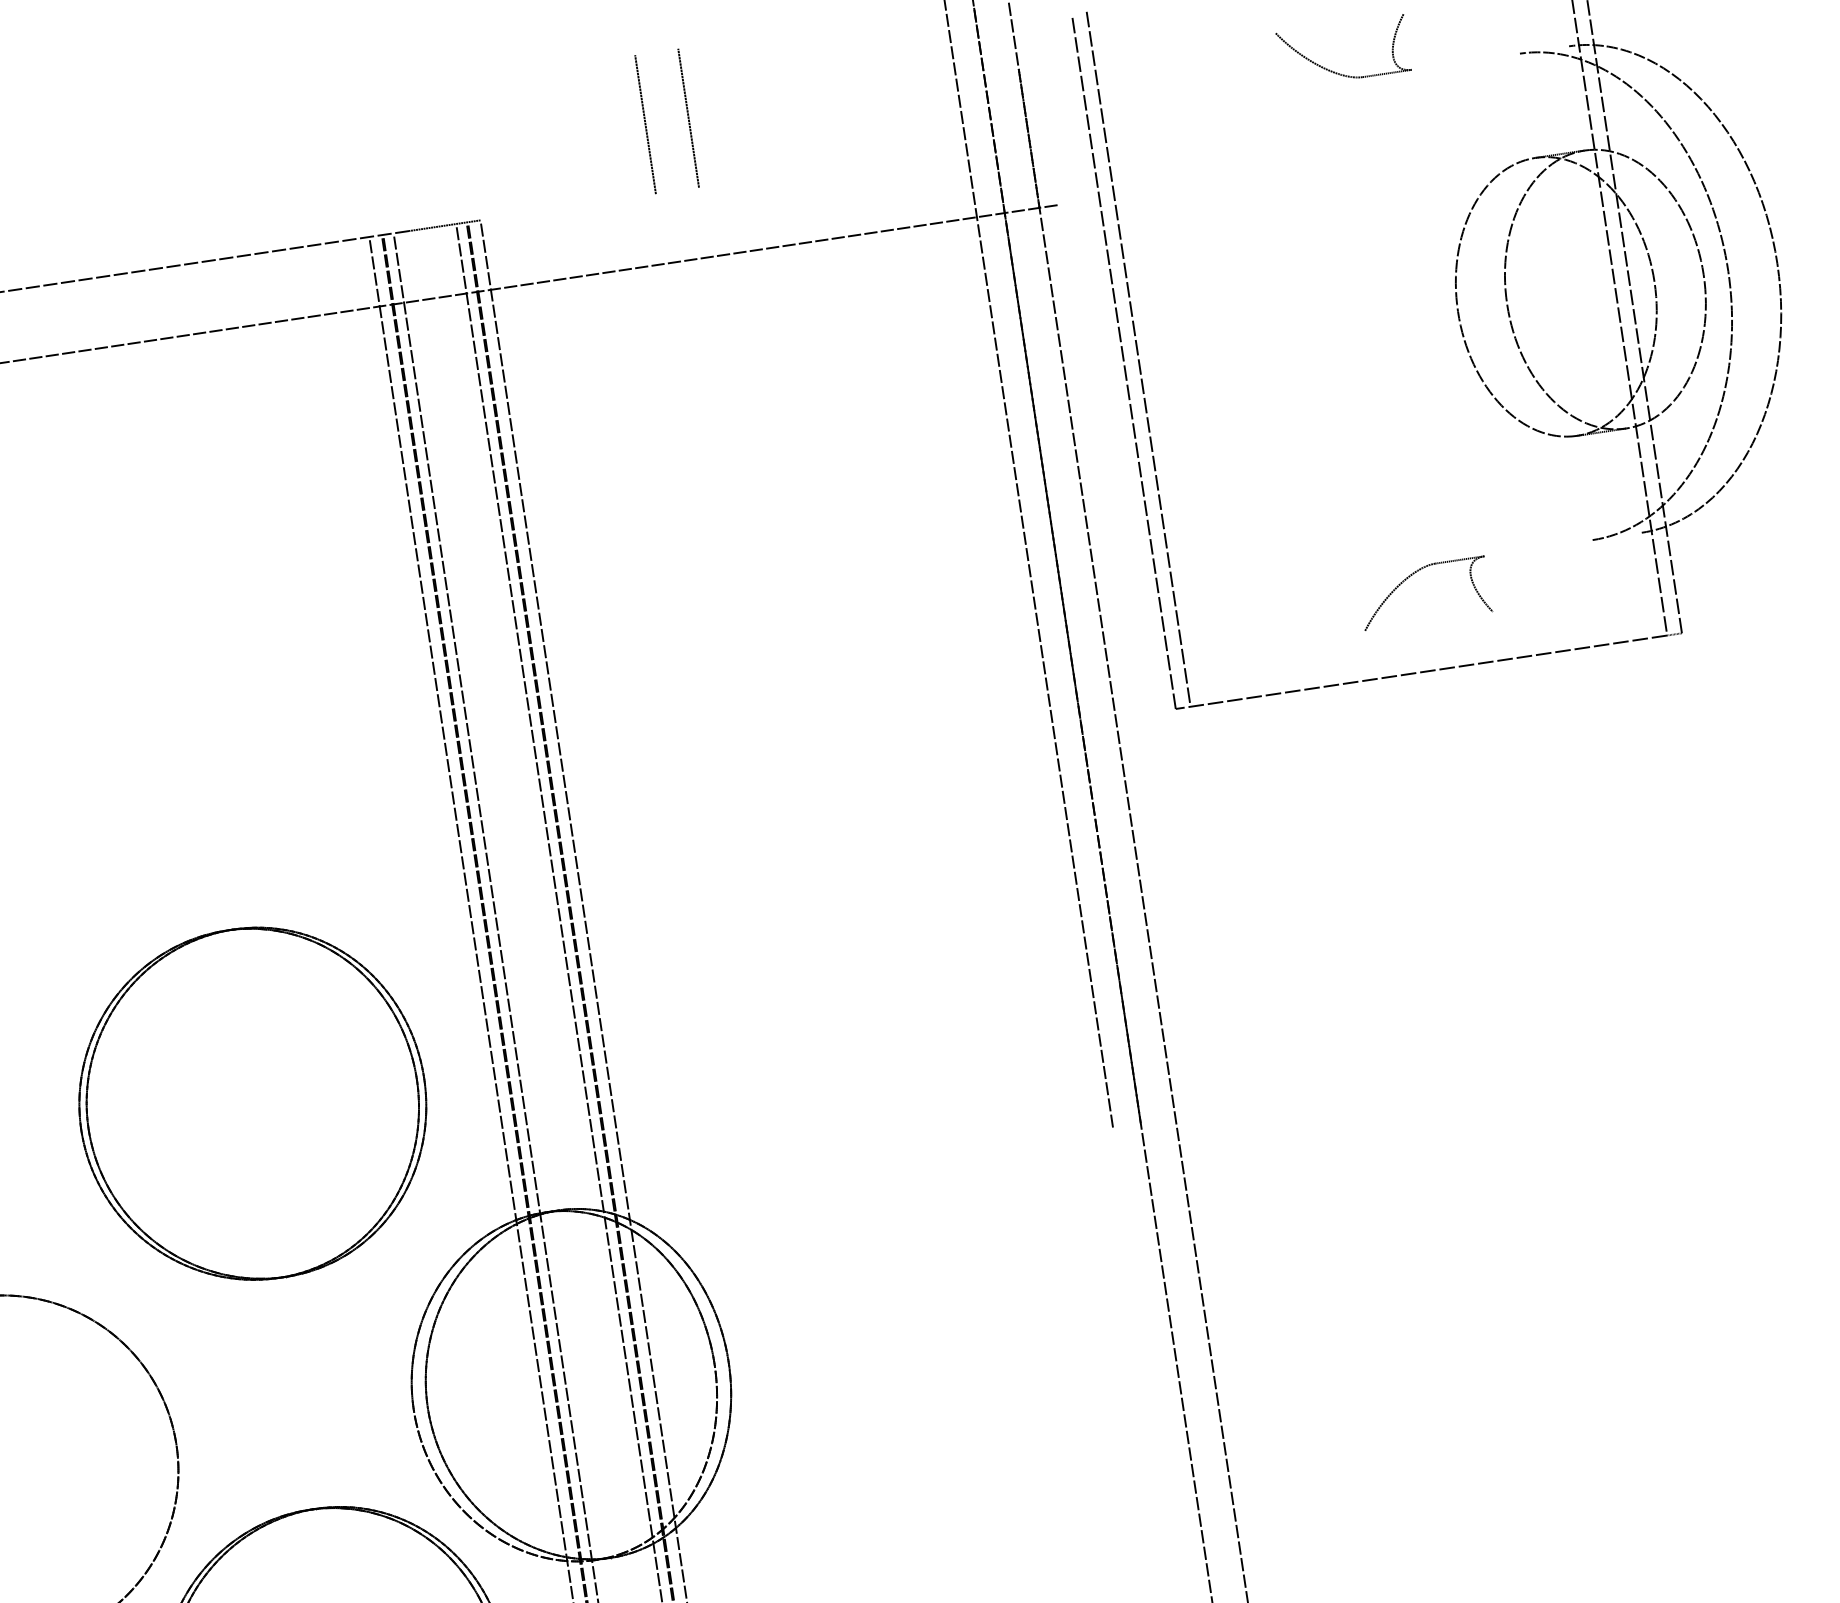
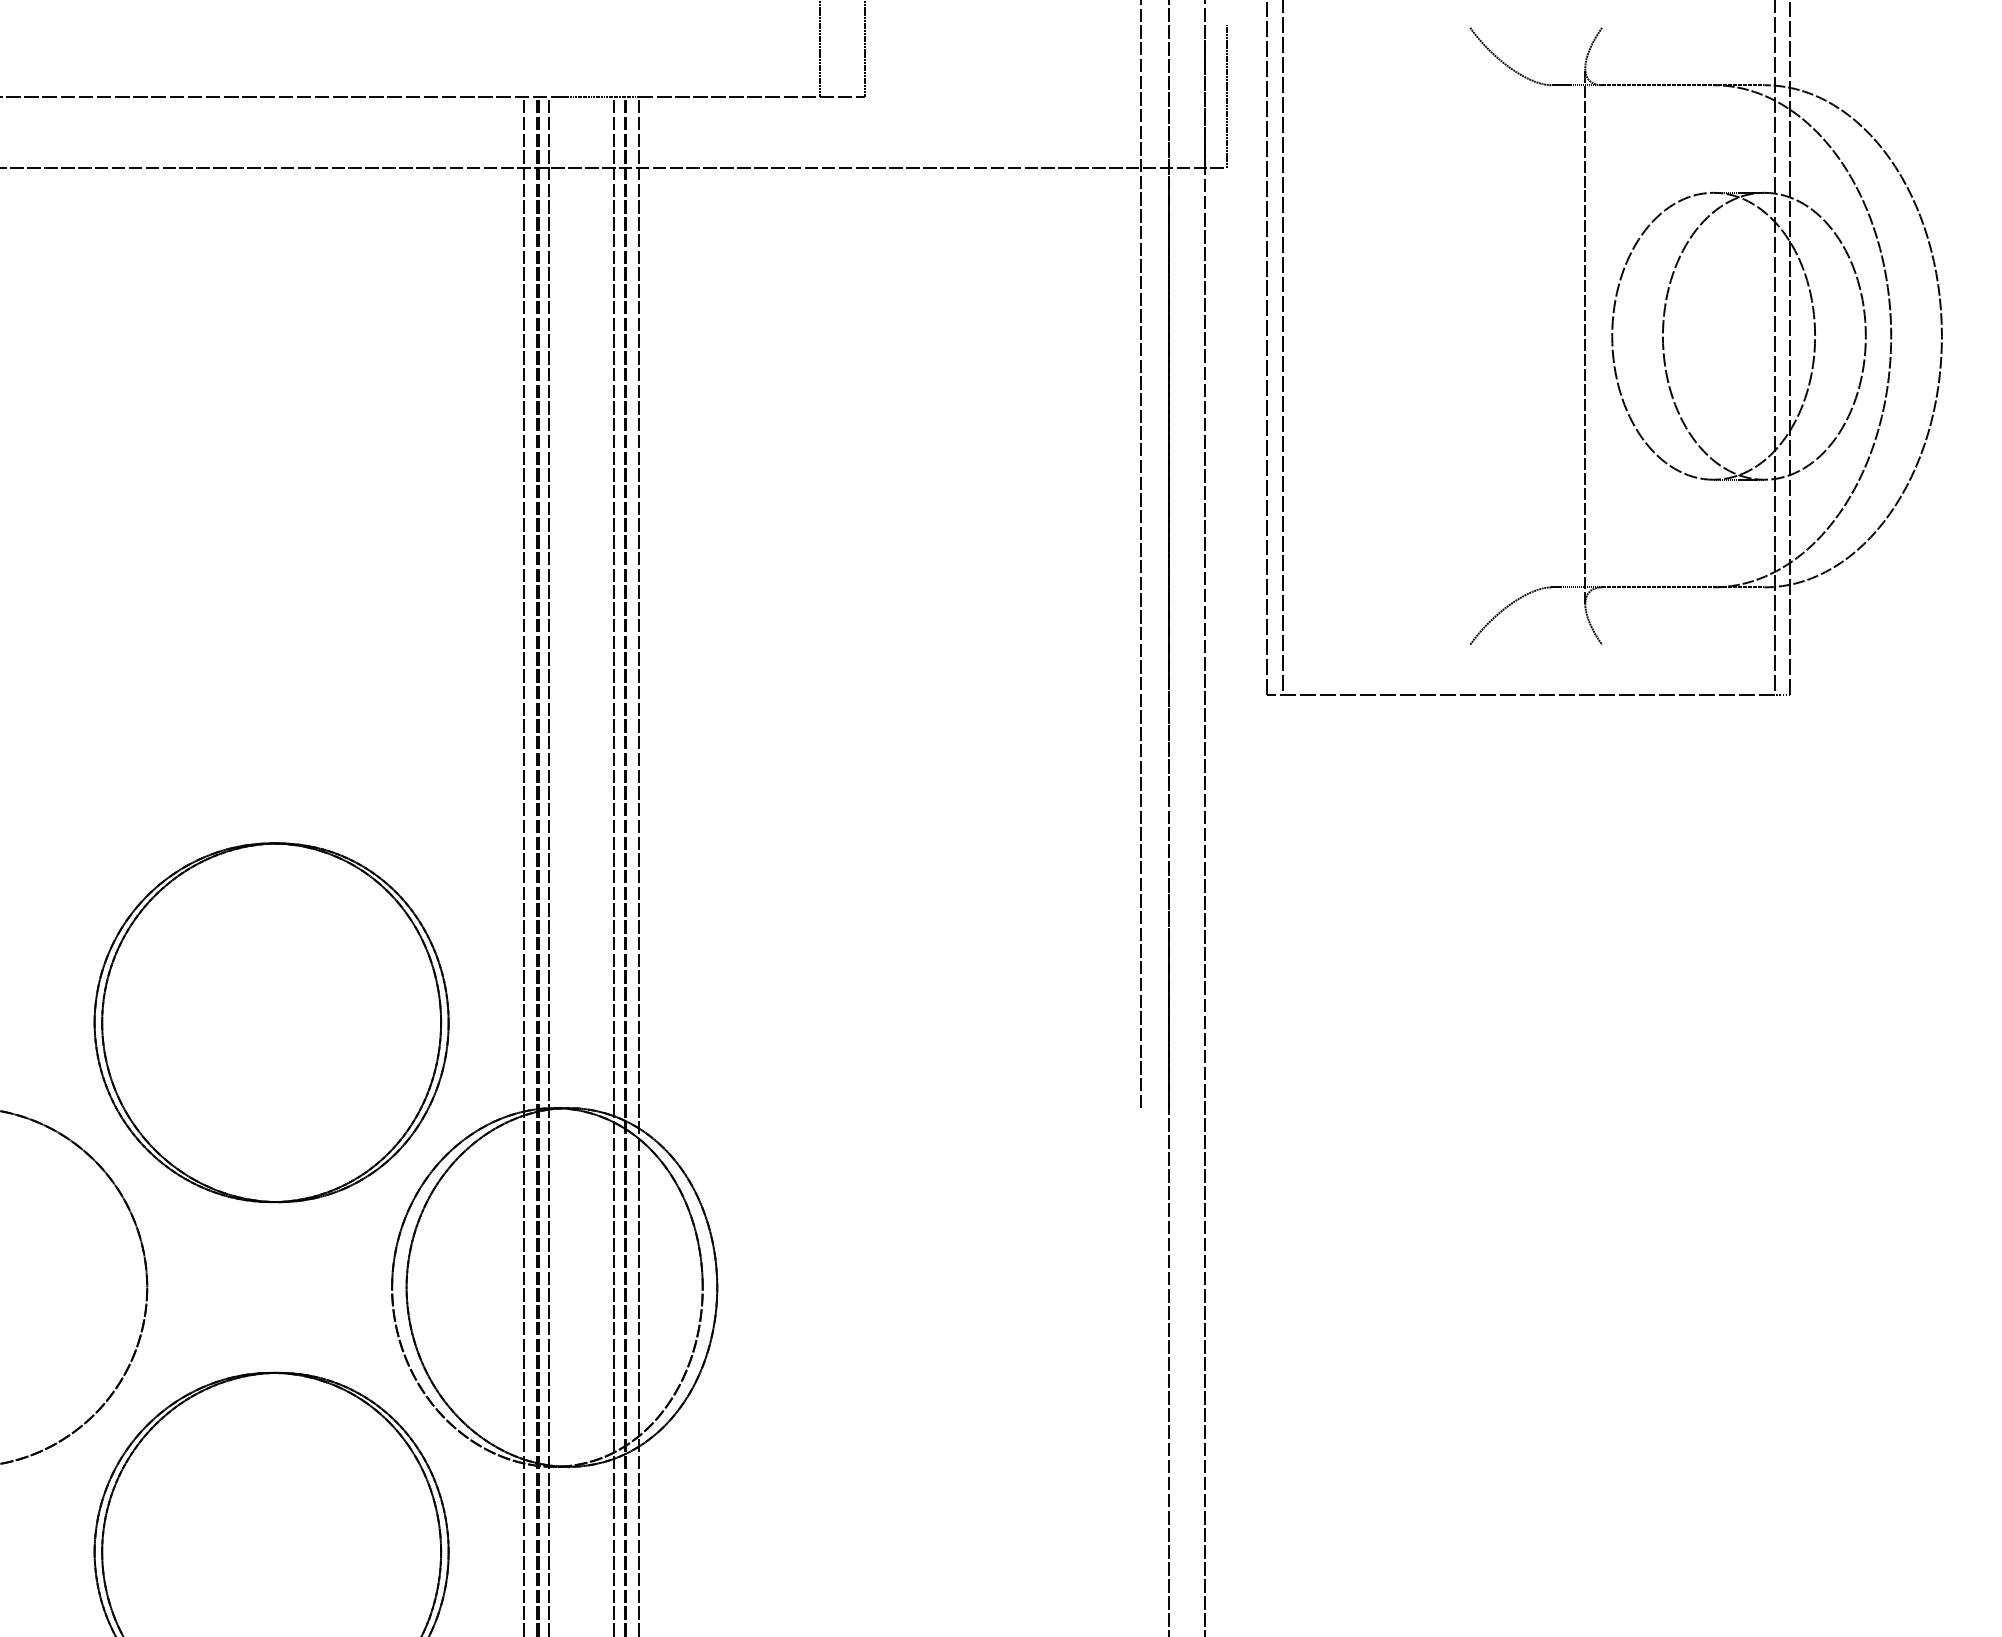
line: (1490, 58) -> (1683, 85), added
line: (1049, 135) -> (1226, 96), added
line: (589, 203) -> (751, 96), added
line: (1432, 315) -> (1585, 336), added
line: (1563, 544) -> (1683, 587), added
part: (252, 1103) -> (271, 1022), moved

